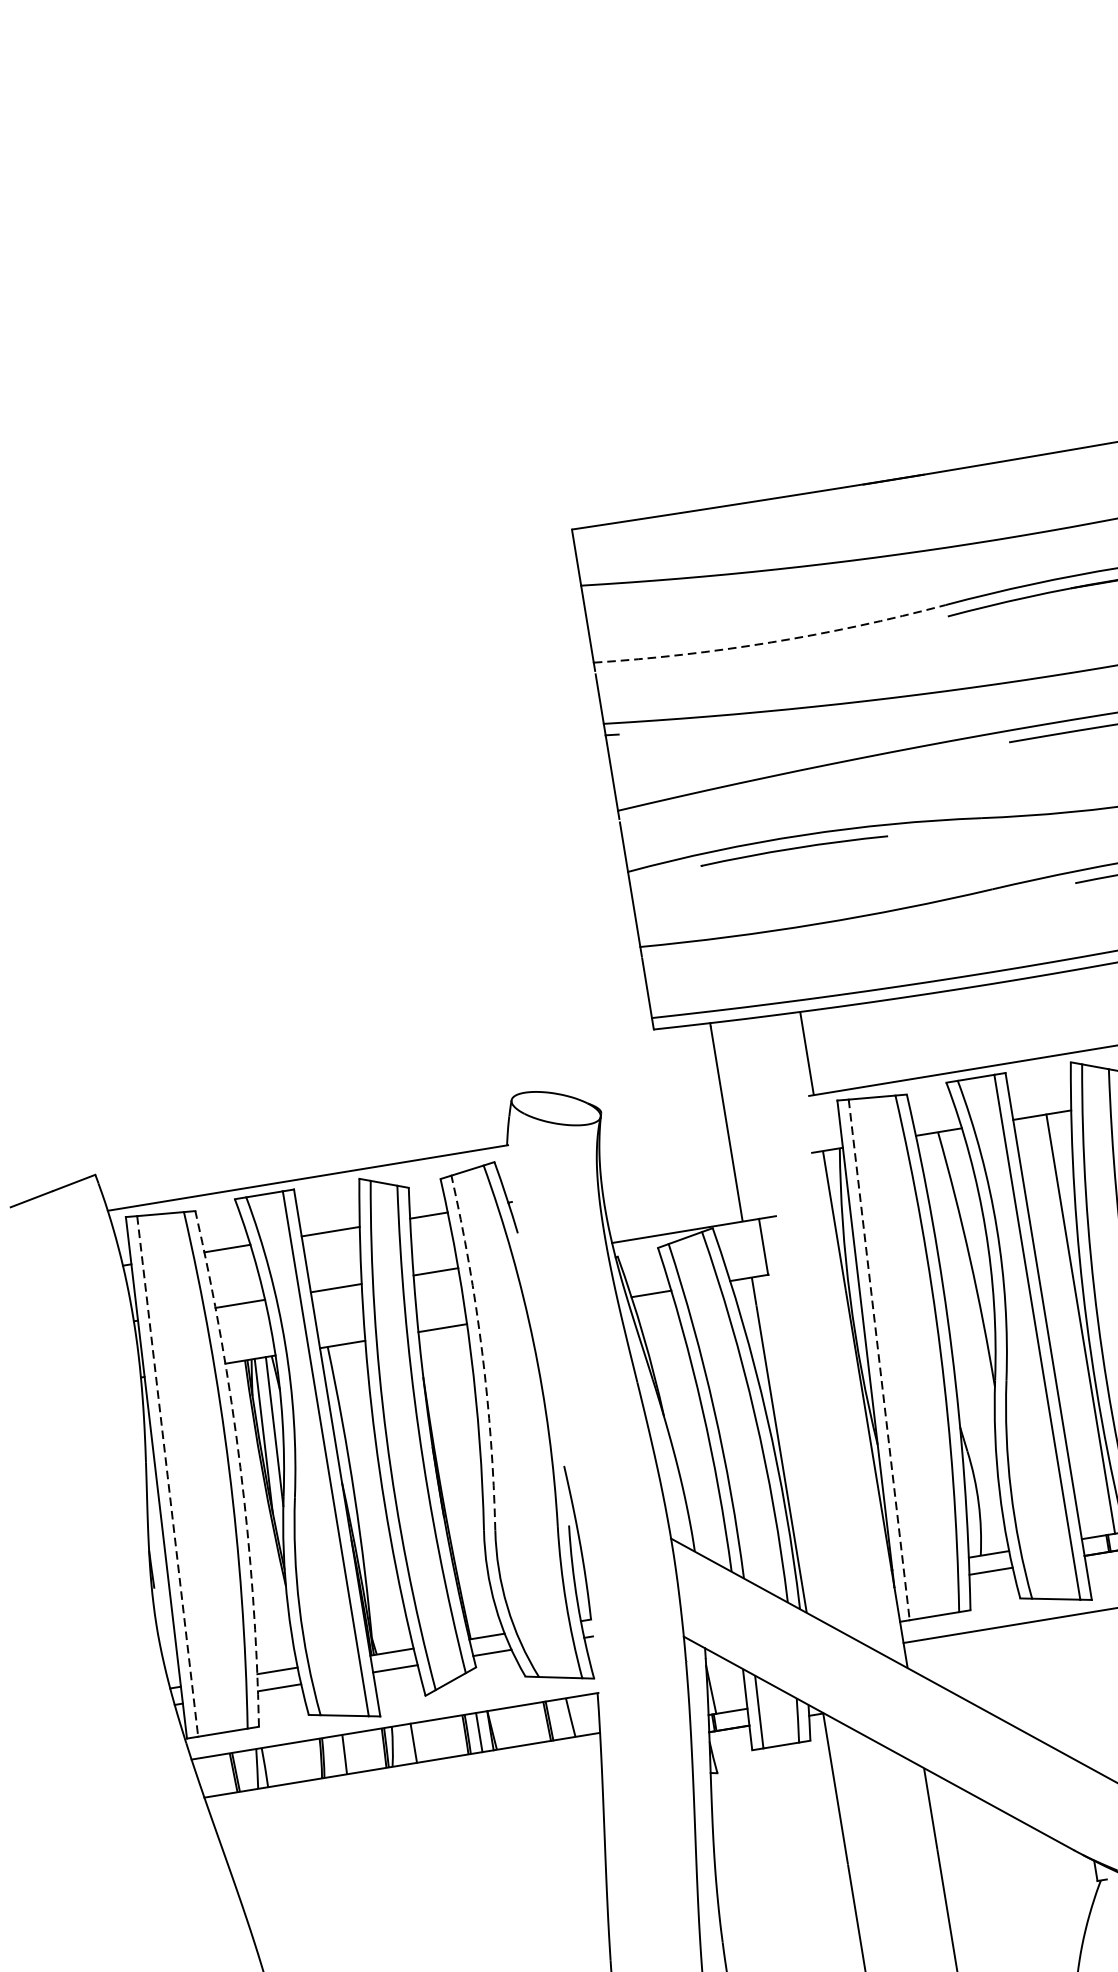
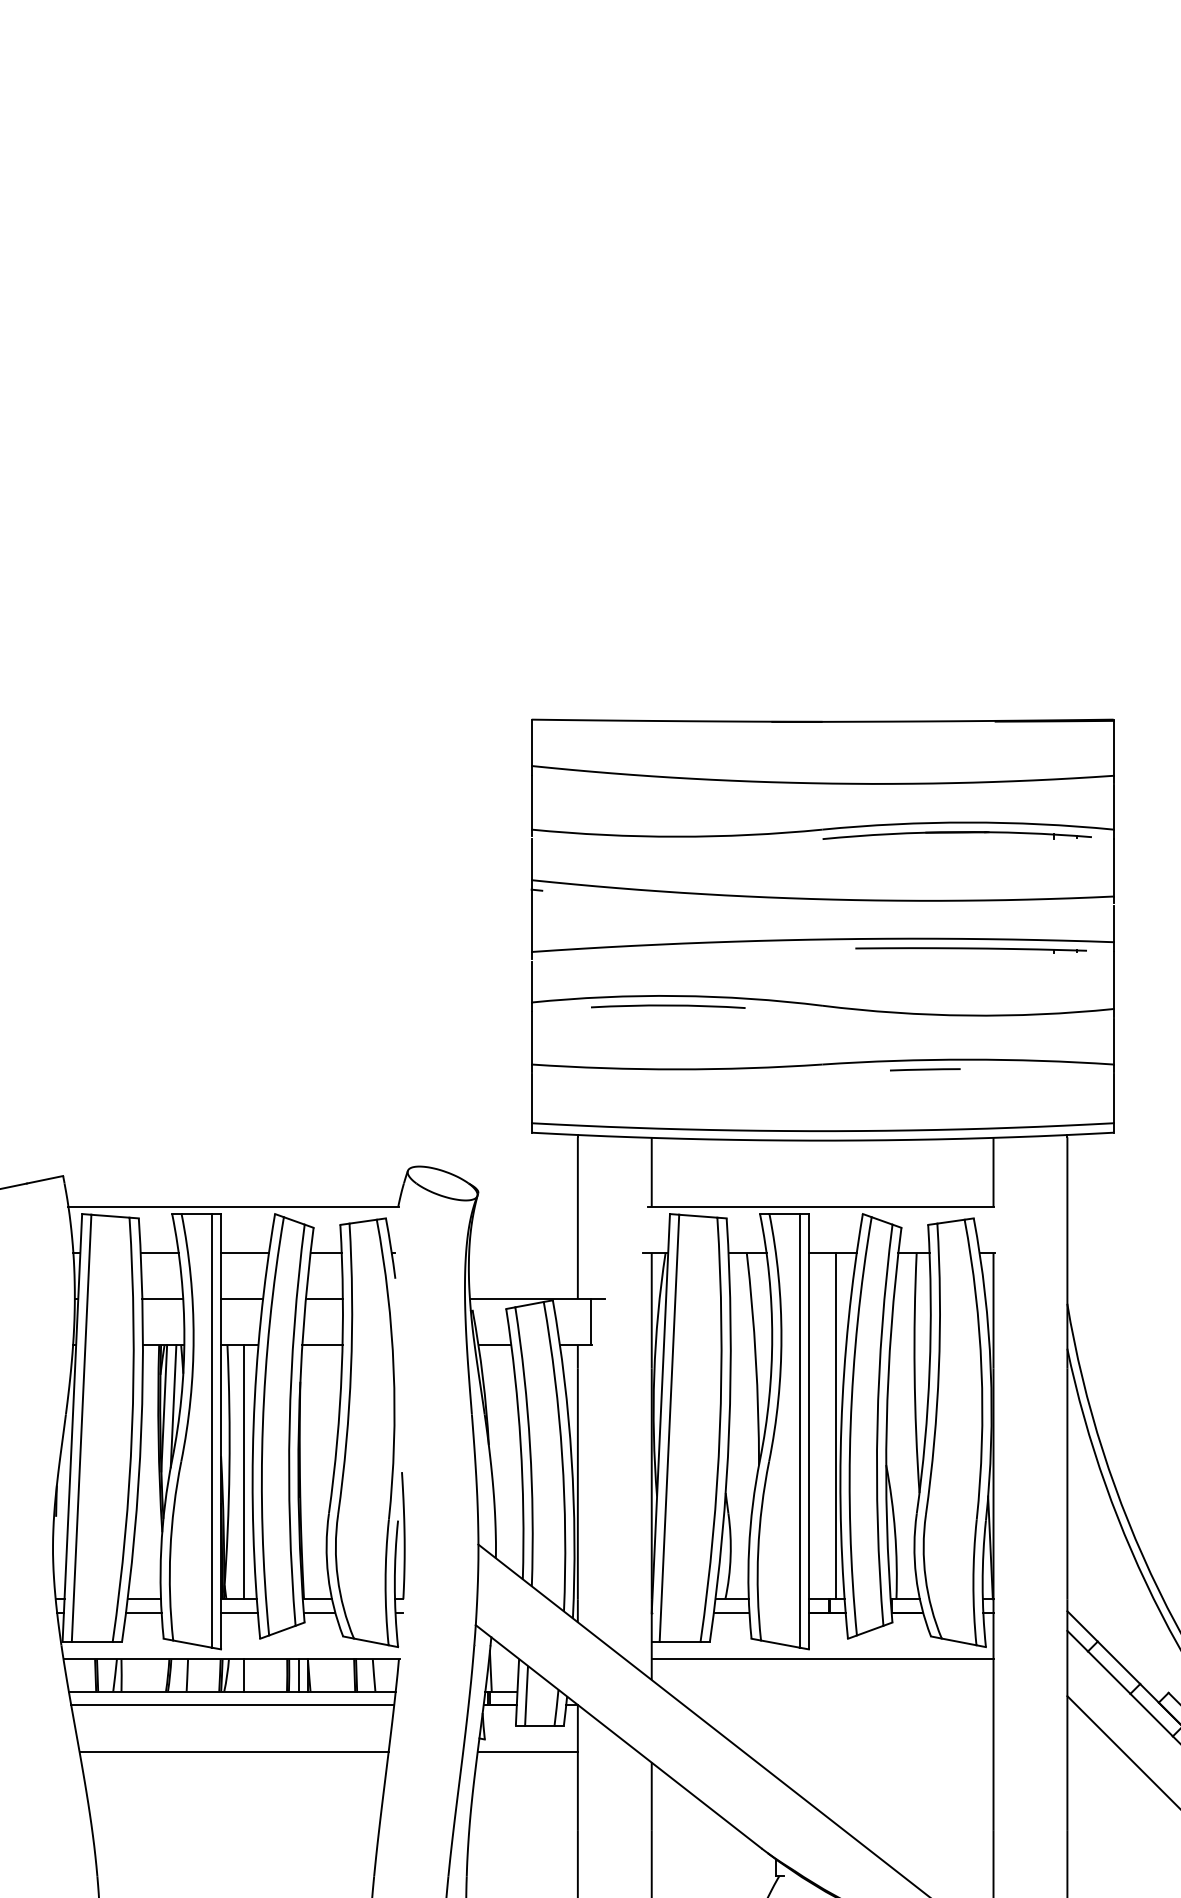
arc: (771, 642) -> (677, 836), dashed -> solid
arc: (482, 1351) -> (351, 1369), dashed -> solid
line: (879, 1360) -> (669, 1428), dashed -> solid
arc: (240, 1467) -> (141, 1430), dashed -> solid
line: (167, 1476) -> (81, 1428), dashed -> solid
line: (373, 1497) -> (244, 1472), added
line: (771, 1779) -> (527, 1751), added
line: (405, 1782) -> (232, 1705), added
line: (415, 1837) -> (233, 1751), added

